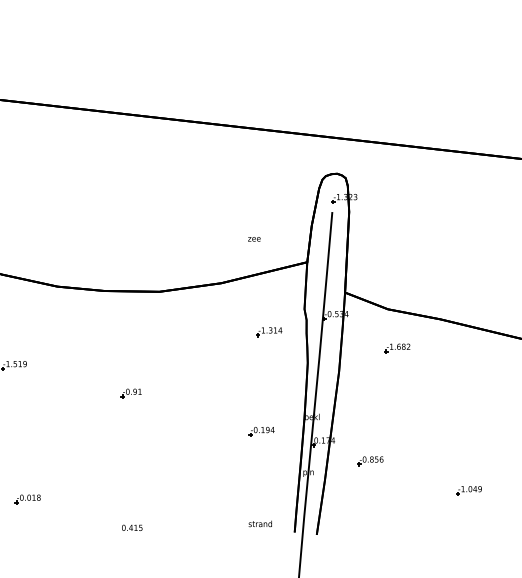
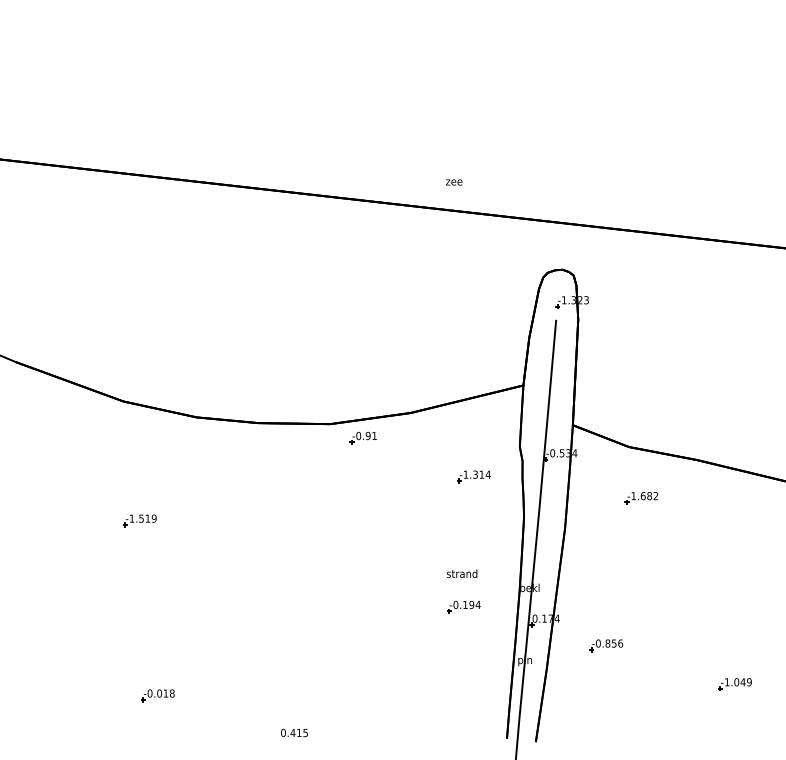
text: (254, 239) -> (454, 182), moved
part: (130, 392) -> (362, 437), moved
text: (259, 523) -> (461, 573), moved

